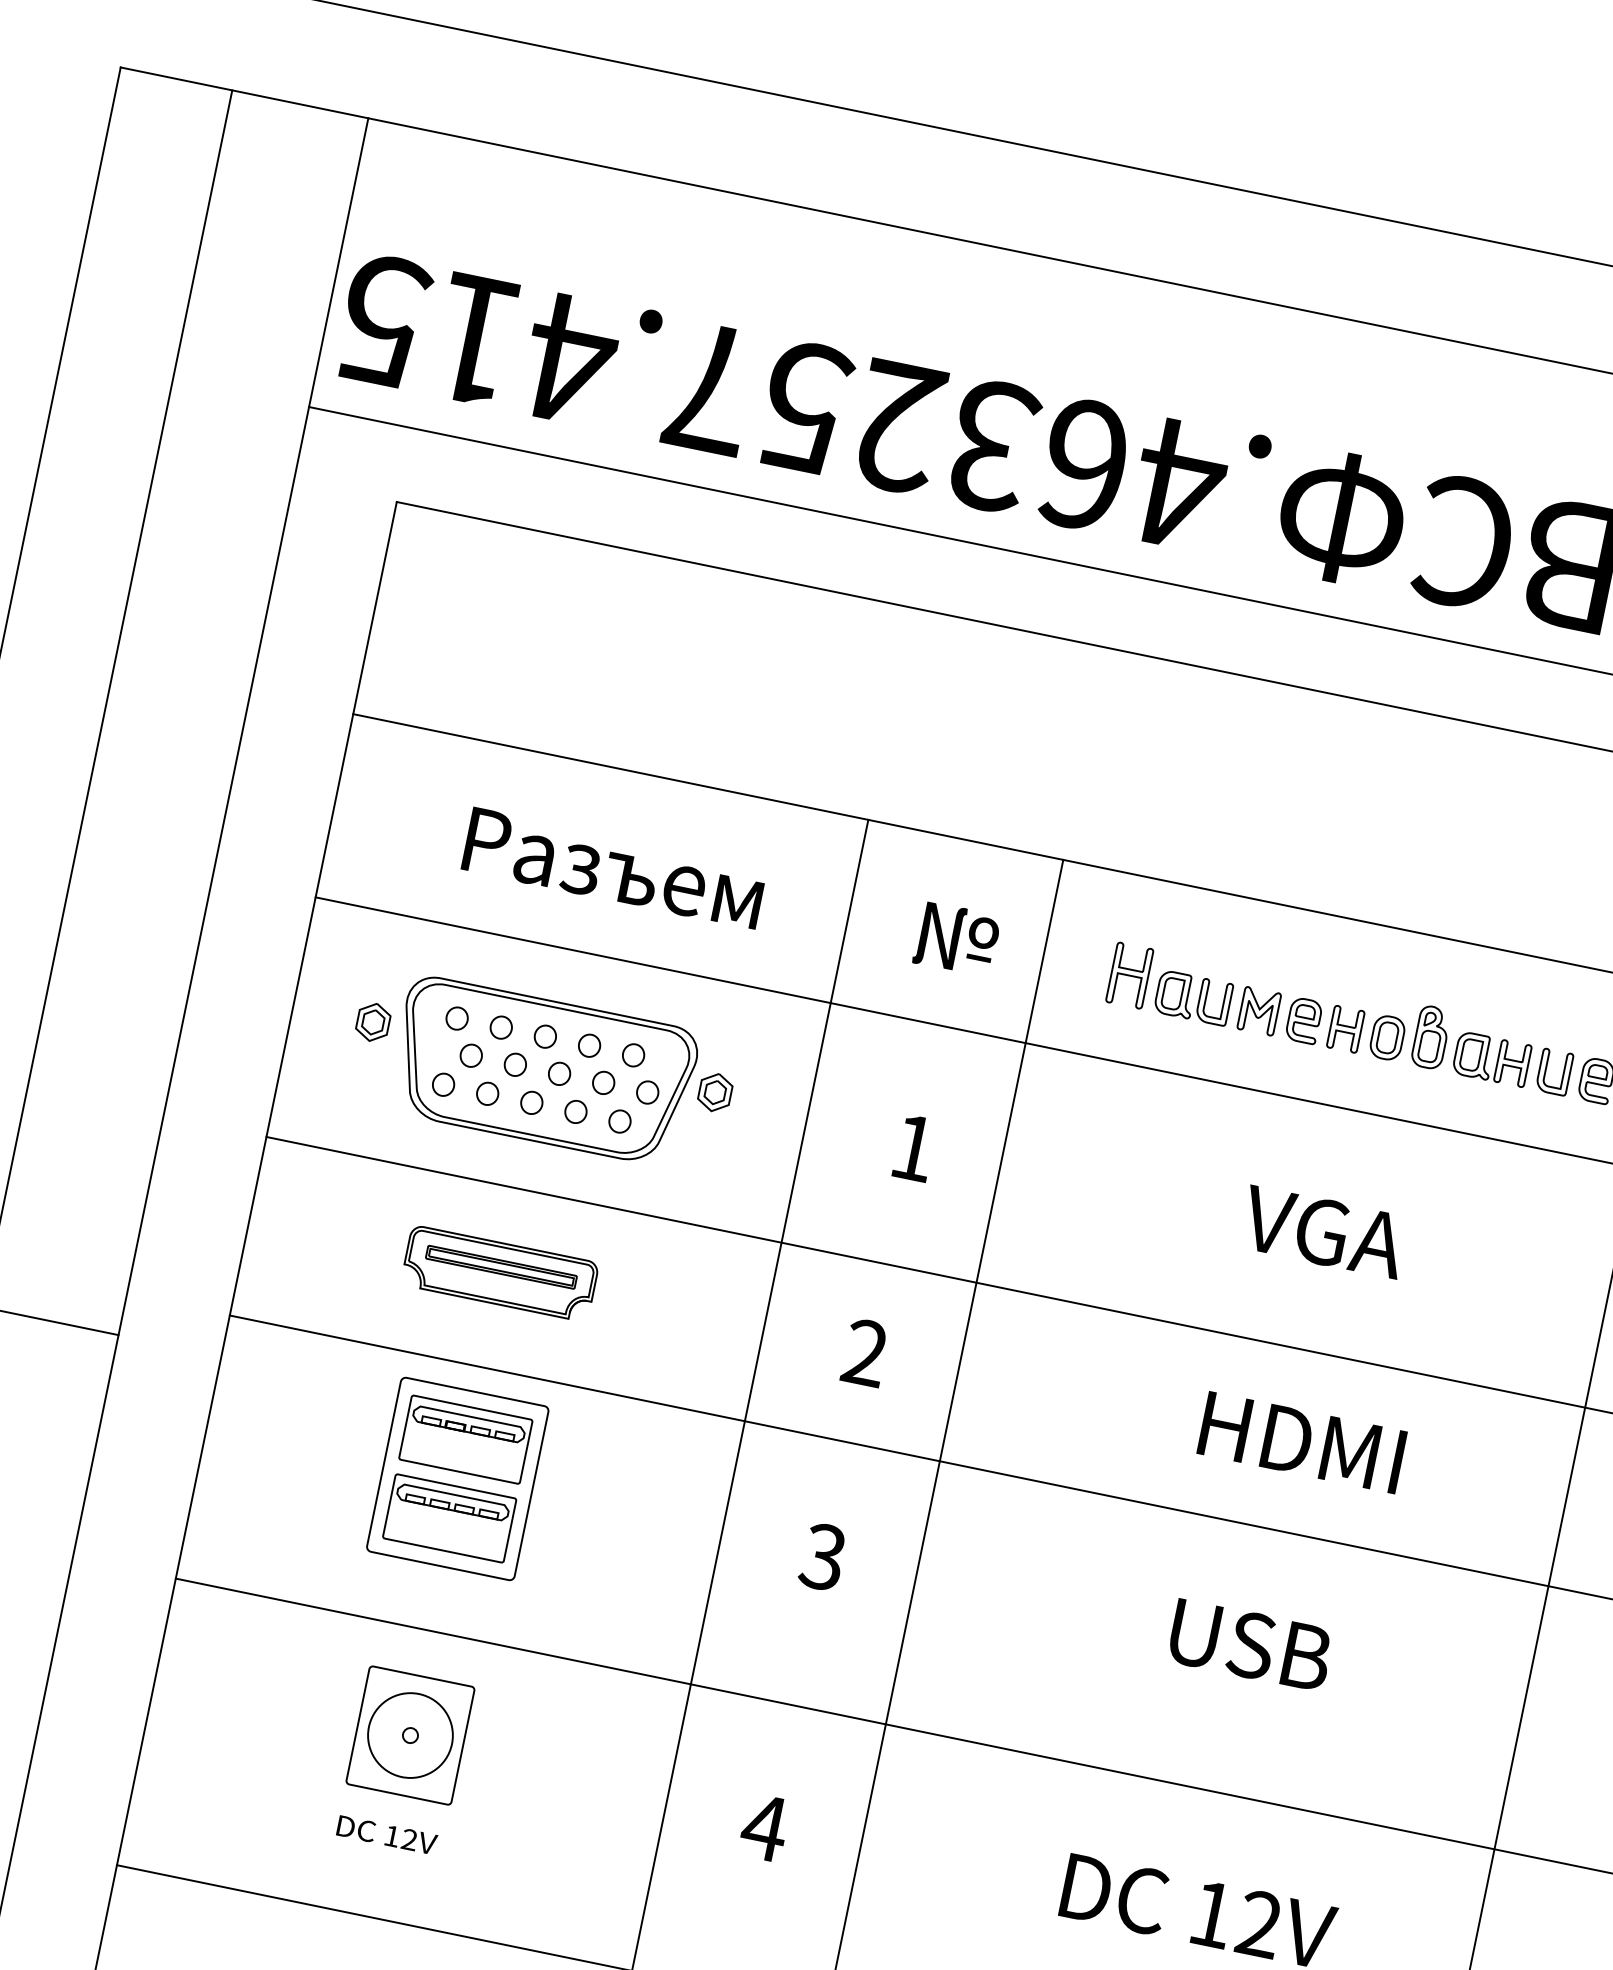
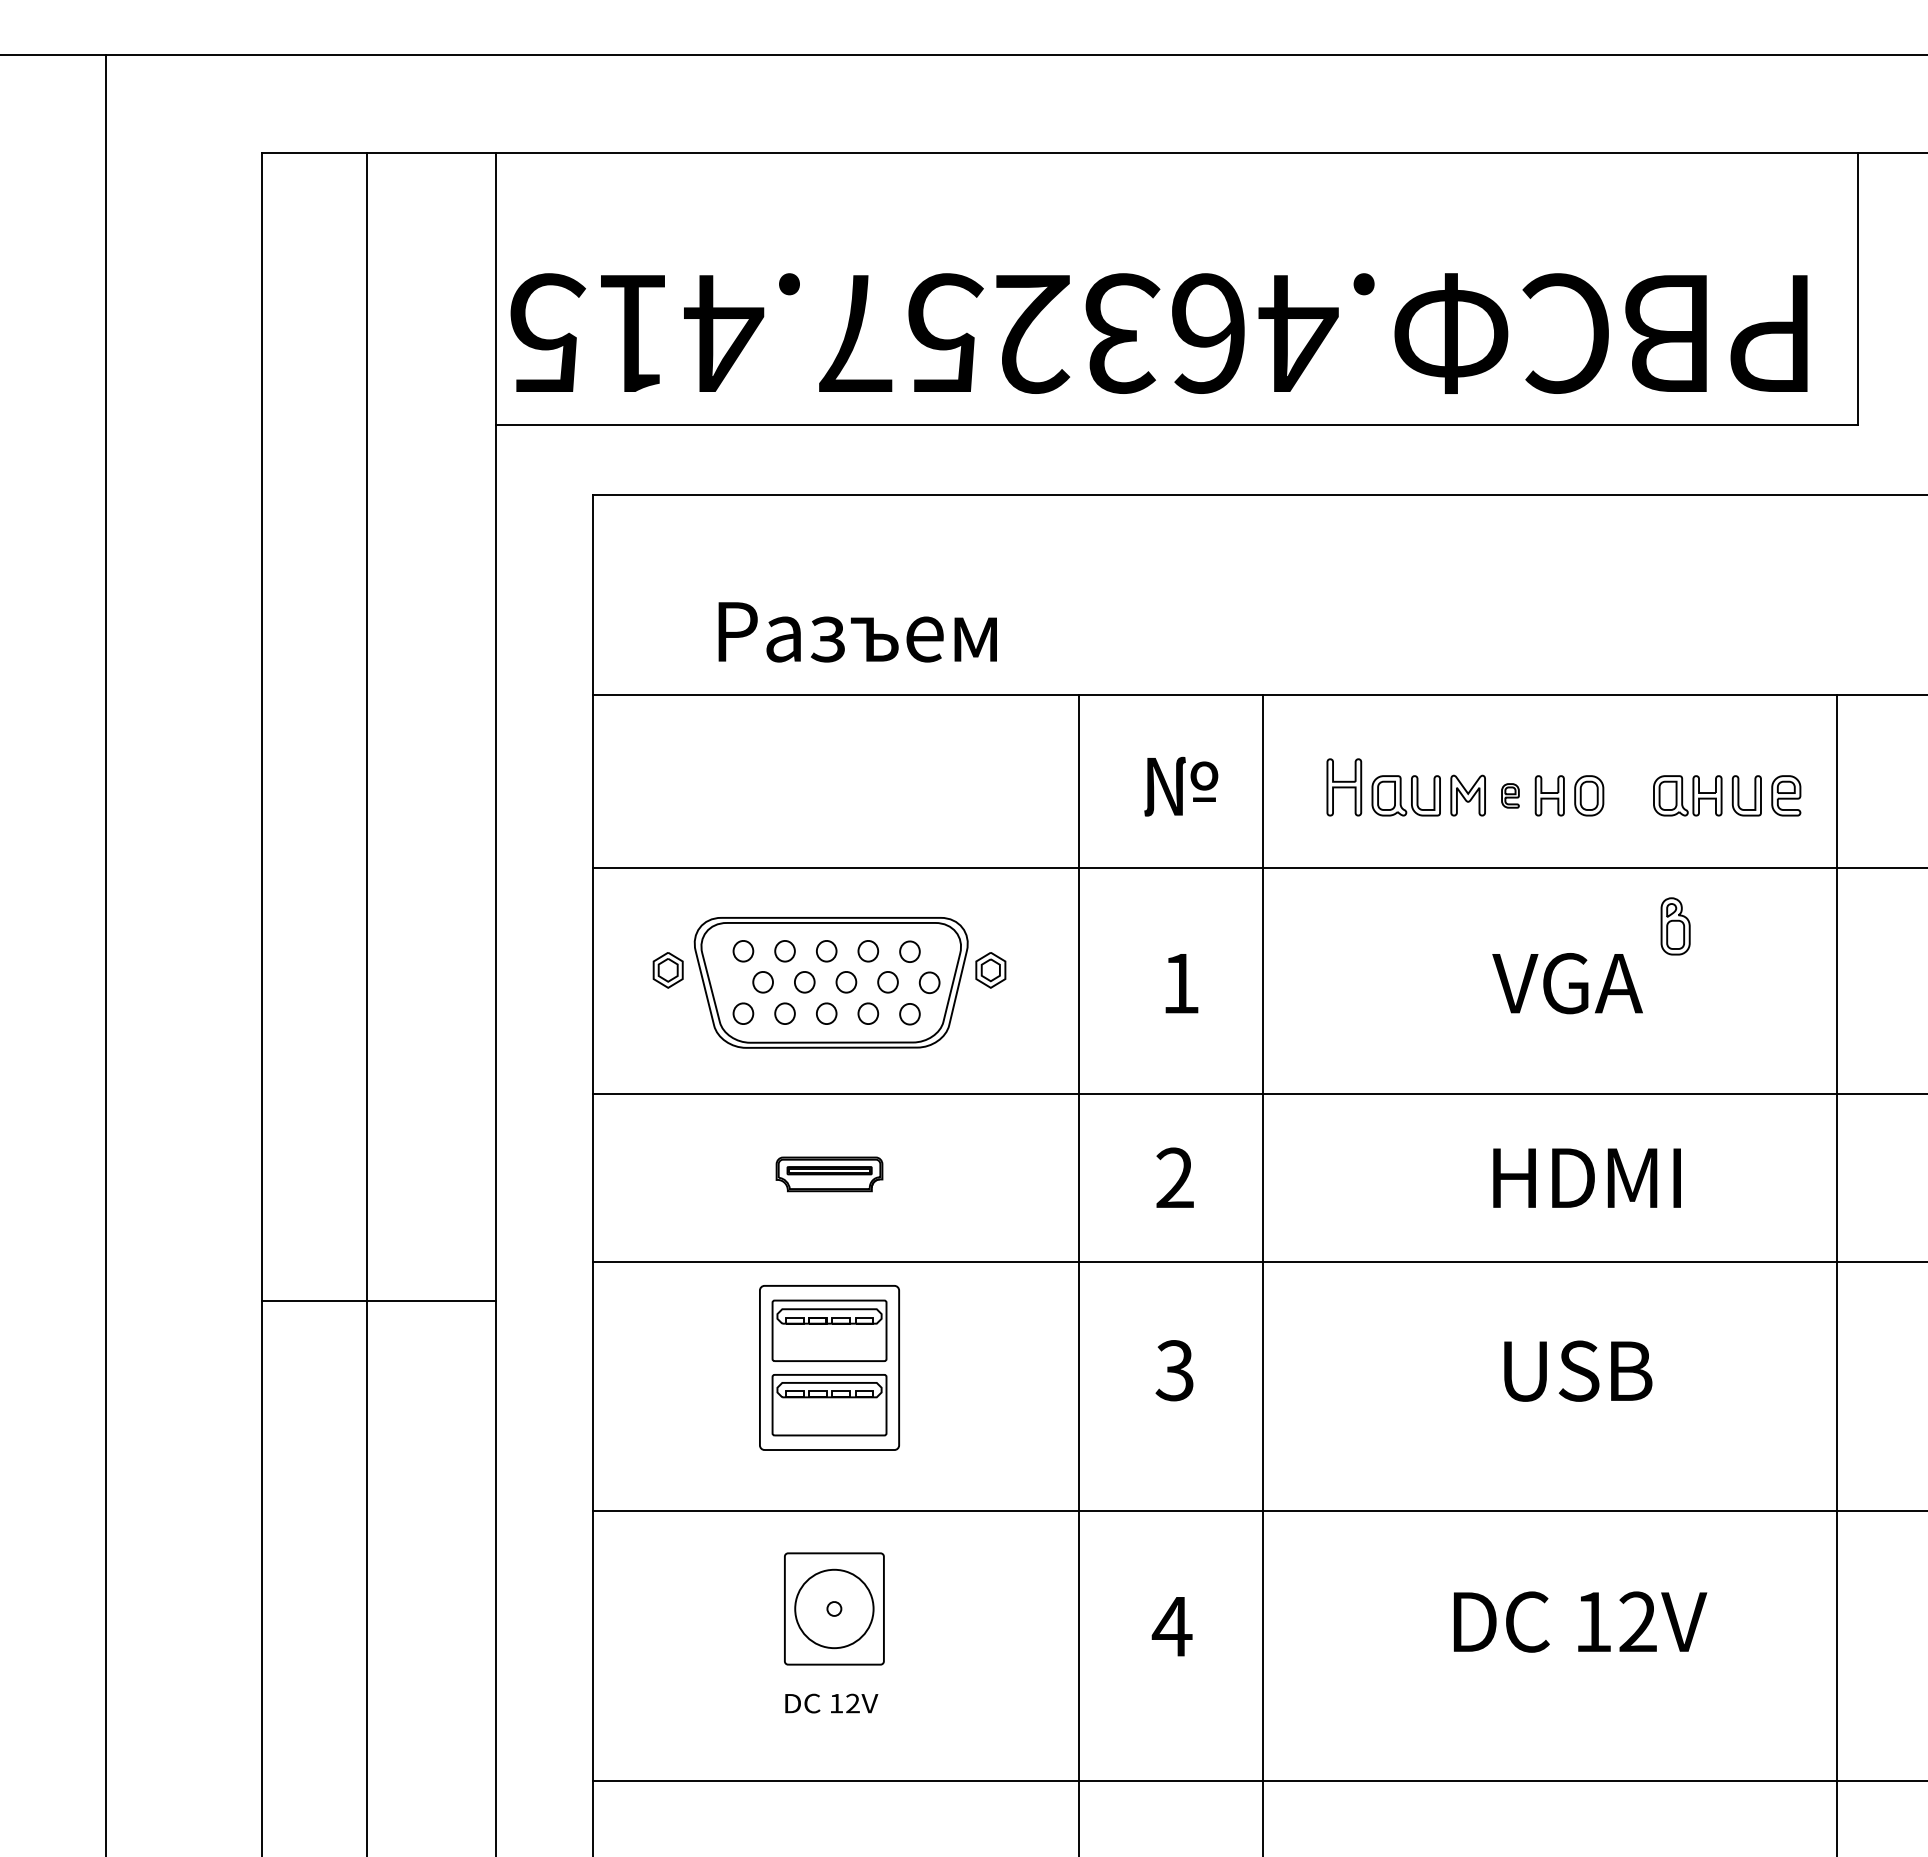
text: (613, 868) -> (857, 632), moved
part: (1304, 1020) -> (1510, 795), size x0.6
part: (1430, 1037) -> (1675, 926), moved
part: (499, 1273) -> (829, 1174), size x0.6

